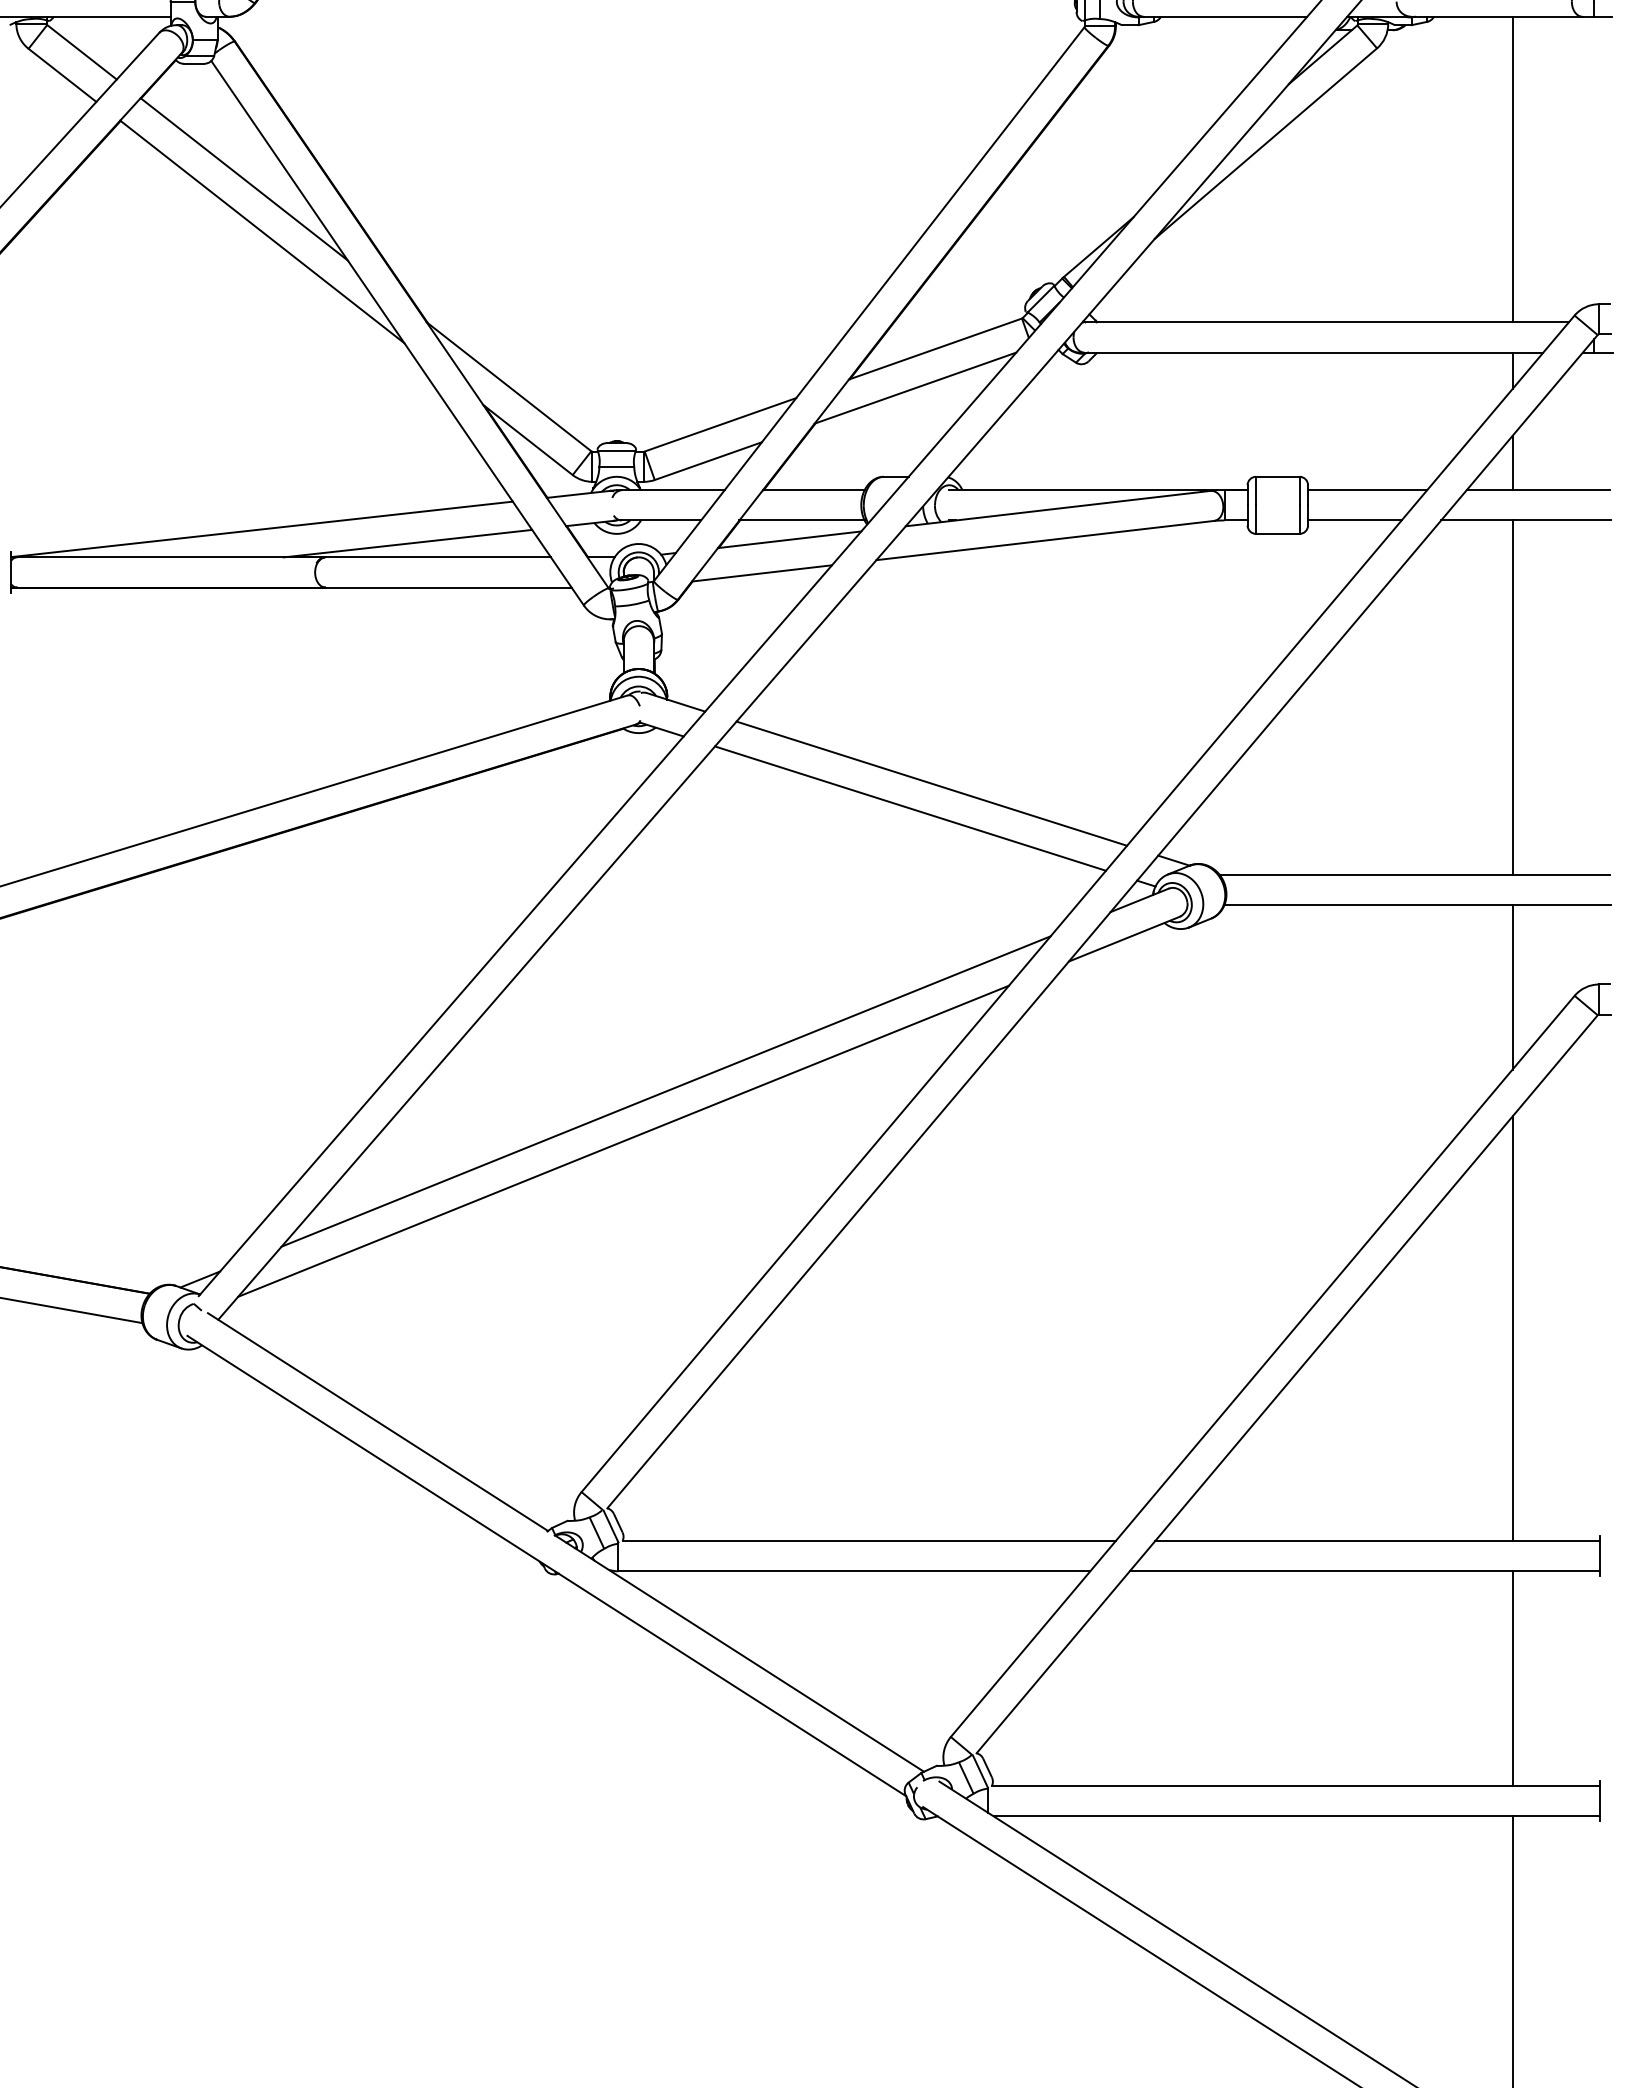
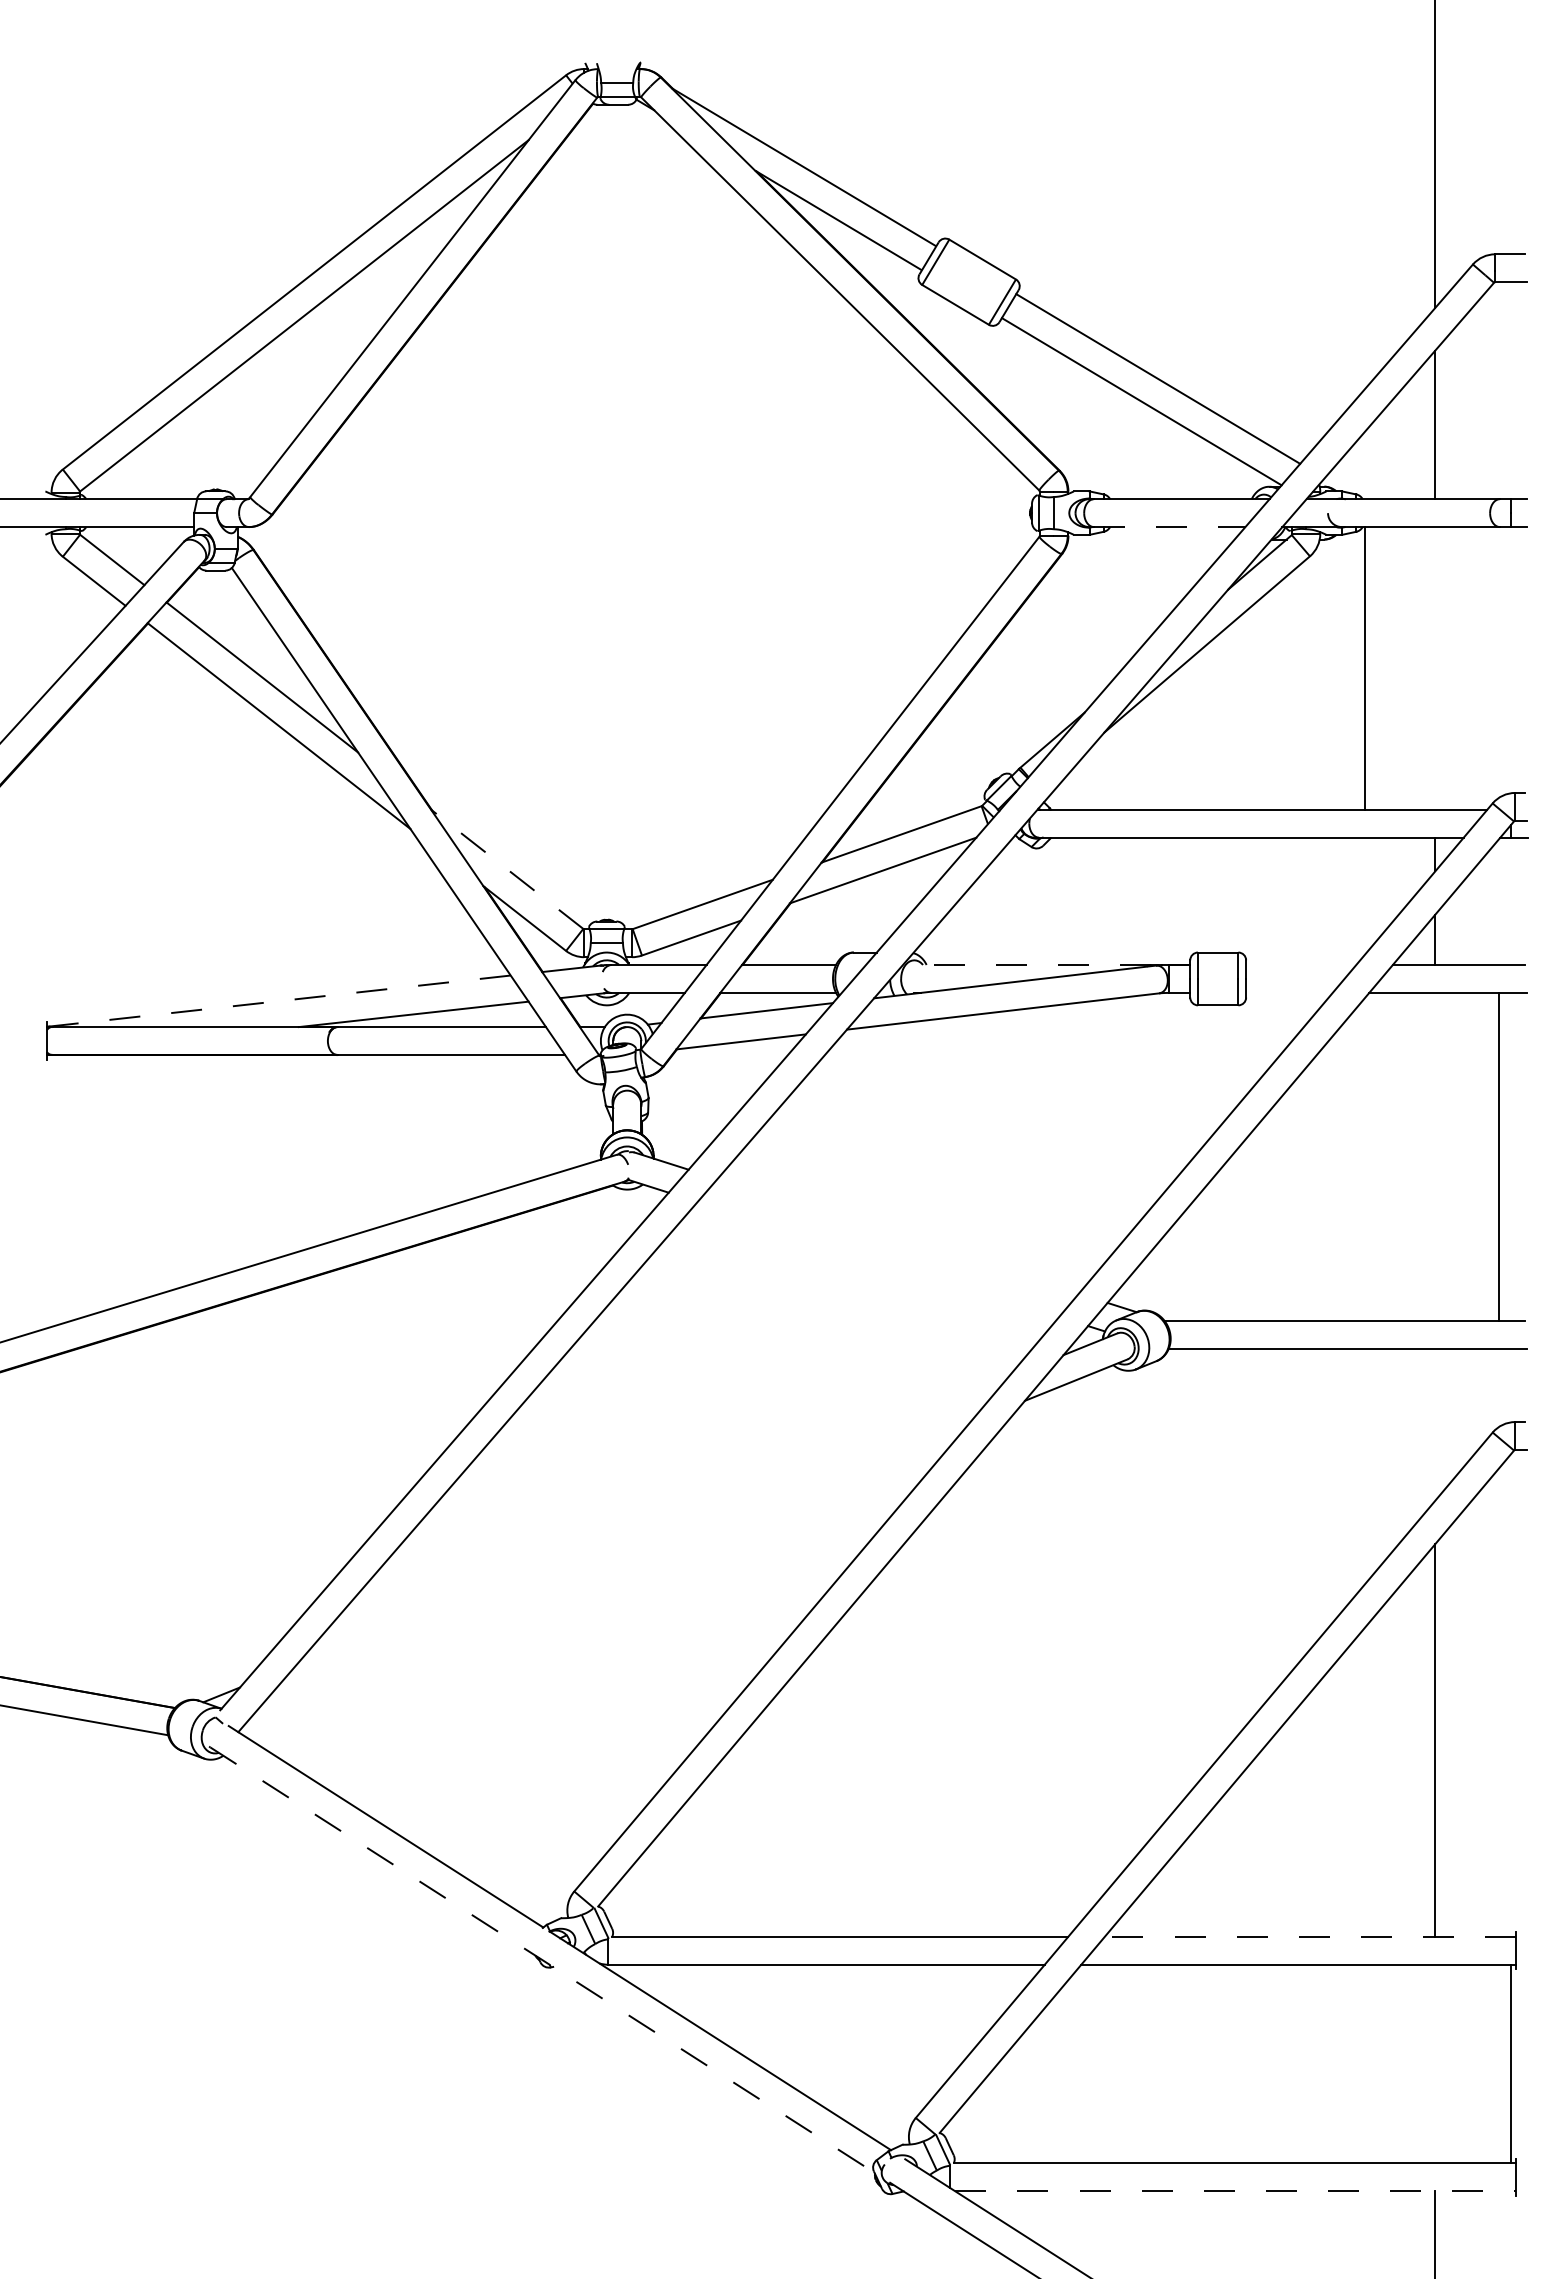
line: (1225, 17) -> (1169, 527), solid -> dashed
line: (1512, 169) -> (1365, 668), moved
line: (509, 387) -> (507, 869), solid -> dashed
line: (1077, 489) -> (1032, 964), solid -> dashed
line: (1367, 489) -> (1301, 964), removed
line: (1354, 520) -> (1289, 992), removed
line: (262, 529) -> (279, 1001), solid -> dashed
line: (1512, 697) -> (1499, 1156), moved
line: (931, 782) -> (897, 1235), removed
line: (910, 807) -> (878, 1258), removed
line: (1512, 987) -> (1435, 1424), removed
line: (666, 1090) -> (652, 1520), removed
line: (622, 1140) -> (612, 1566), removed
line: (1377, 1540) -> (1310, 1936), solid -> dashed
line: (547, 1566) -> (542, 1960), solid -> dashed
line: (1512, 1678) -> (1511, 2063), moved
line: (1297, 1816) -> (1236, 2191), solid -> dashed

